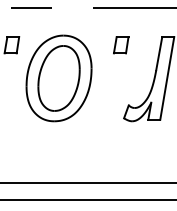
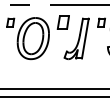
part: (119, 44) -> (62, 22), size x1.6

